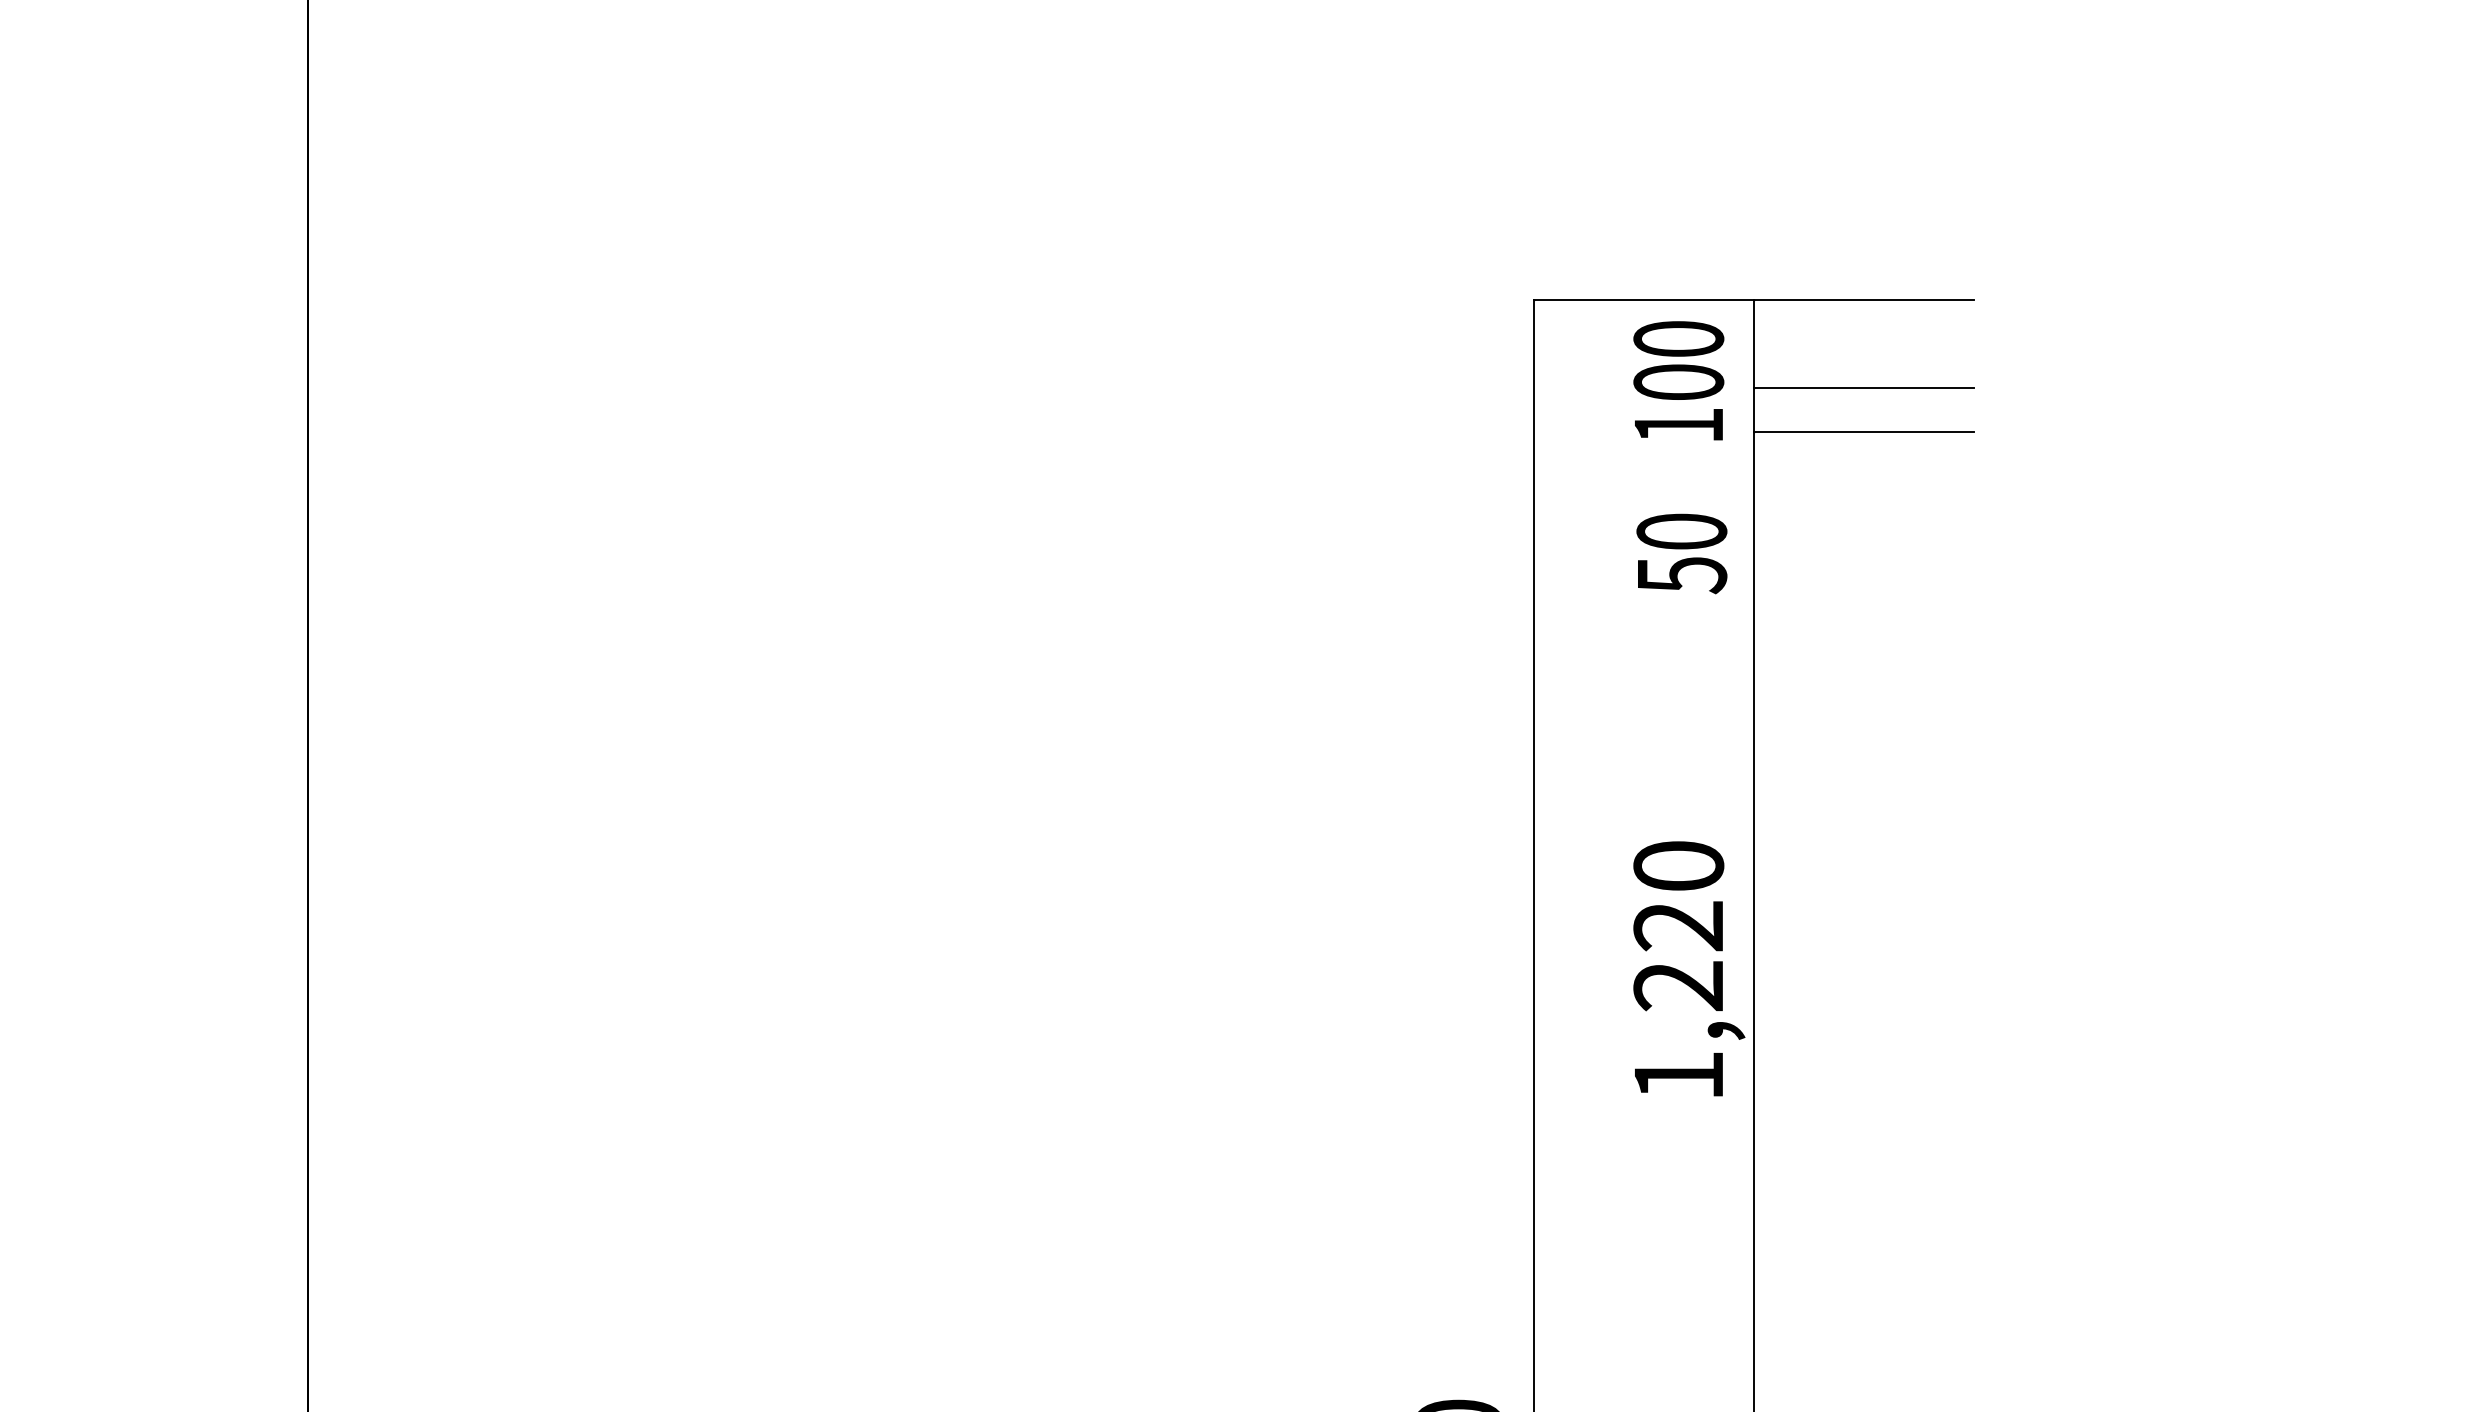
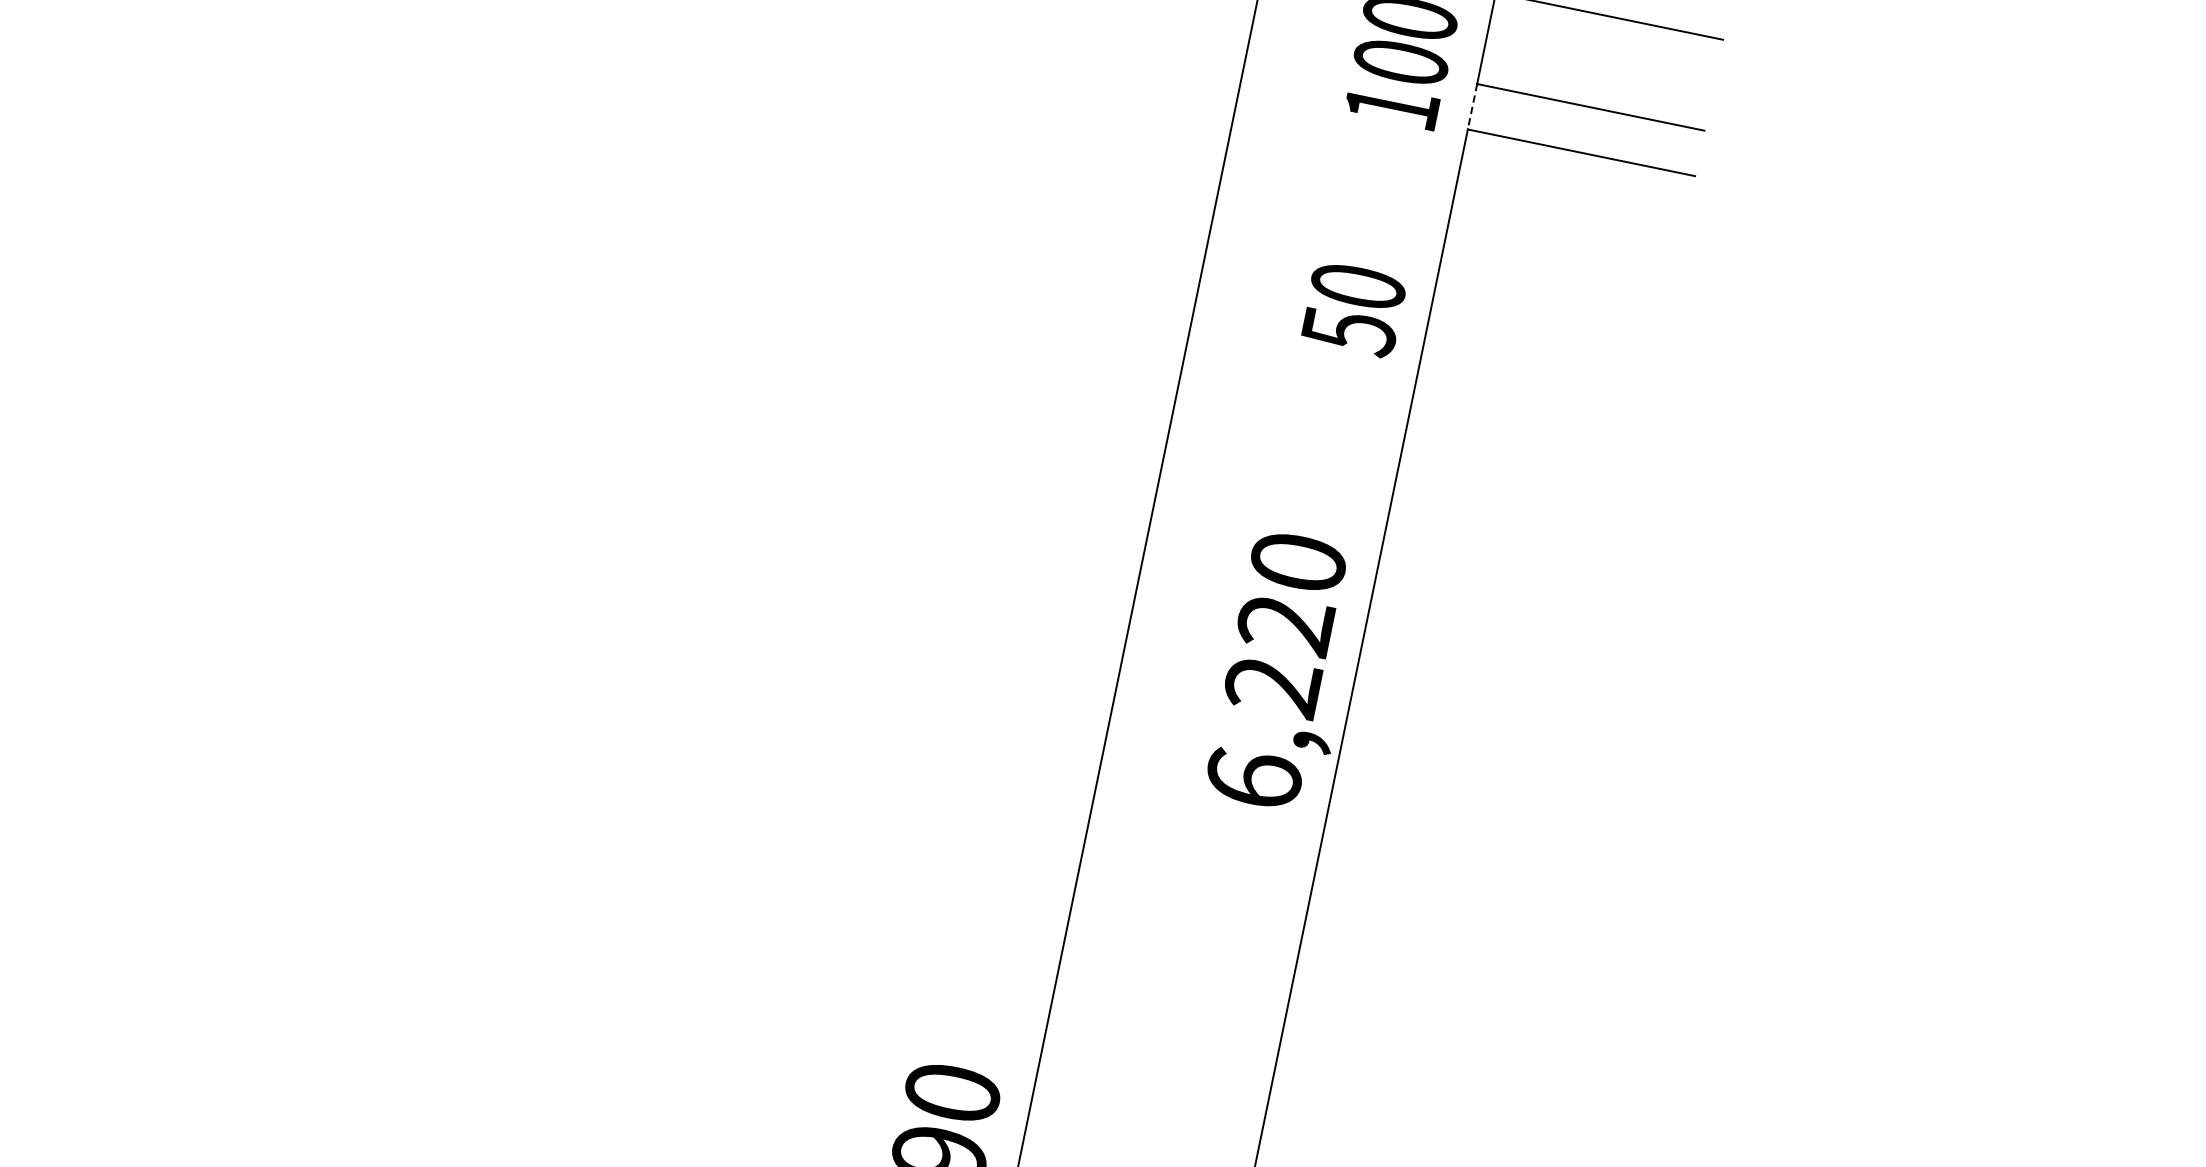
line: (1753, 409) -> (1472, 106), solid -> dashed
text: (1681, 553) -> (1353, 309), moved
text: (1678, 1074) -> (1253, 777), 1,220 -> 6,220

